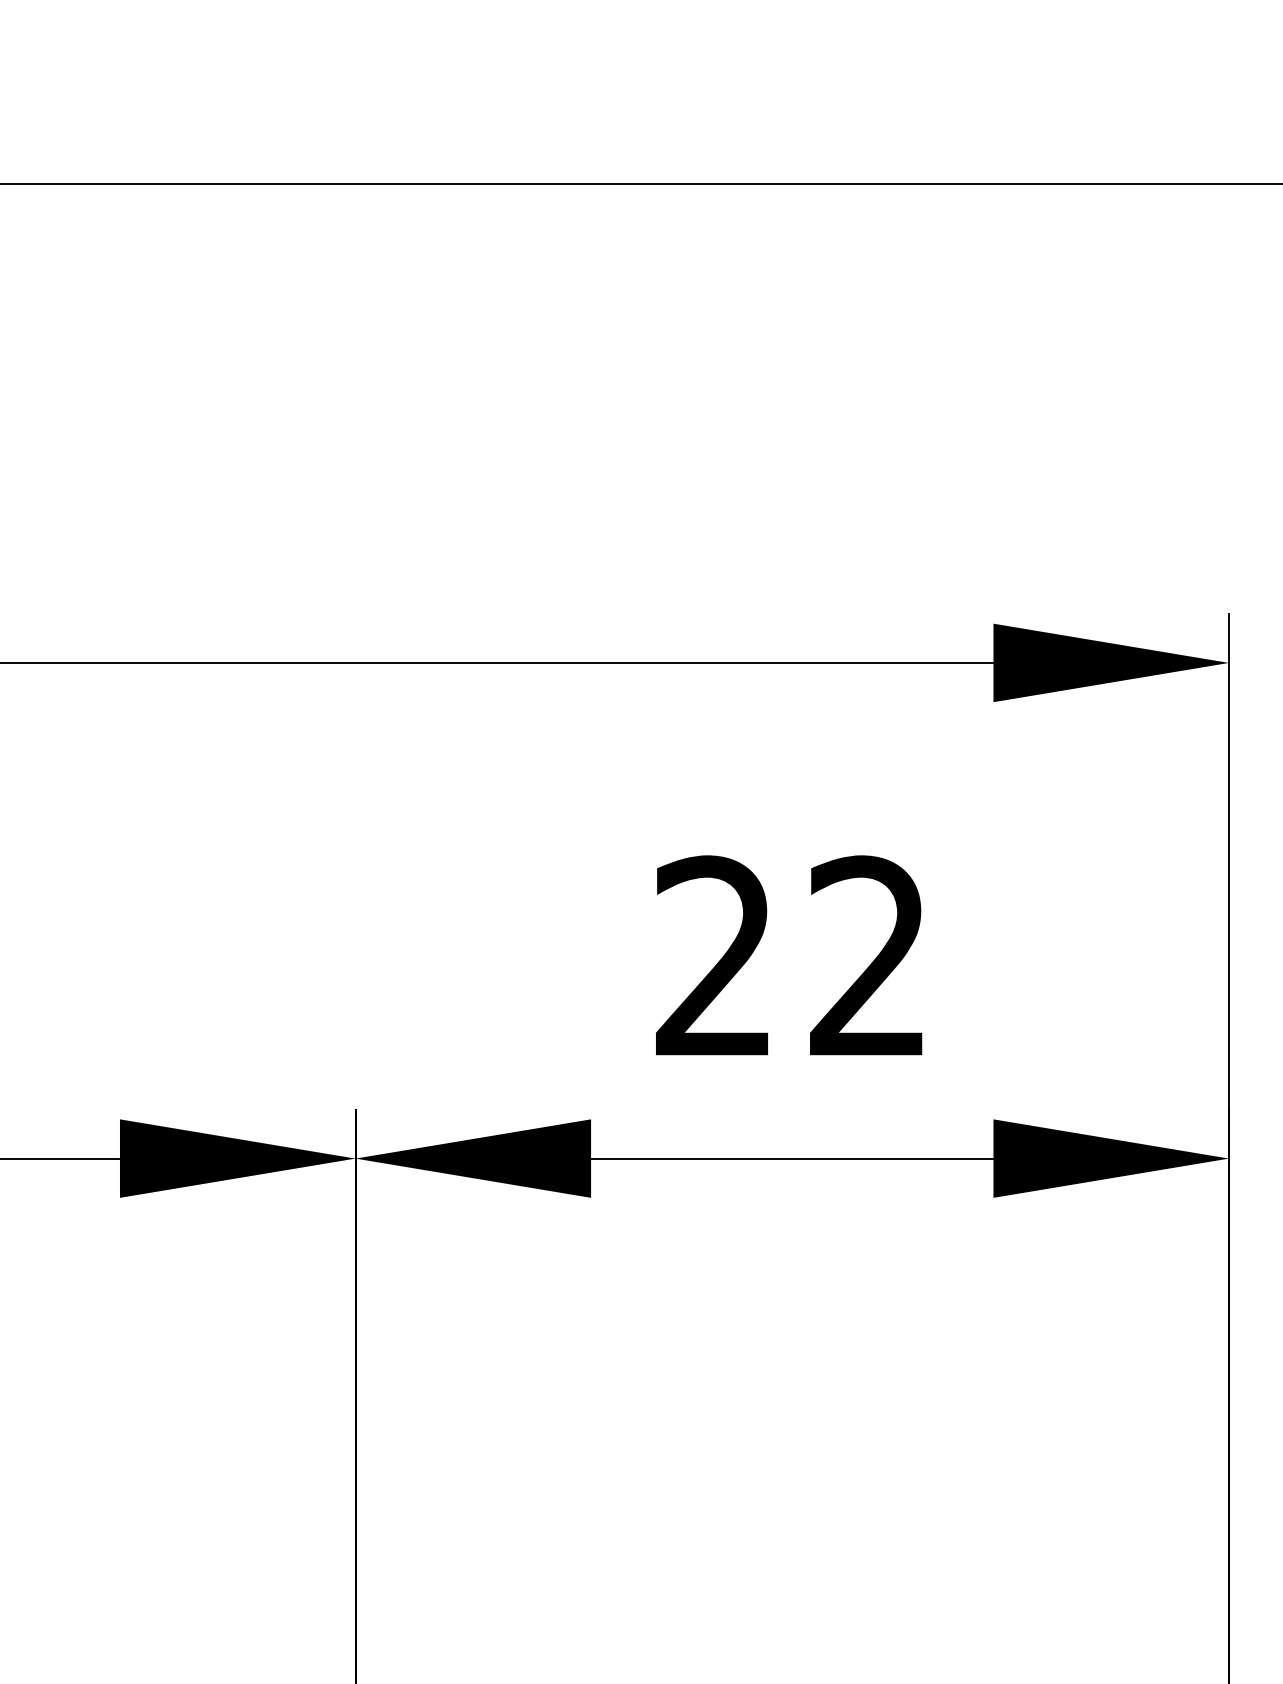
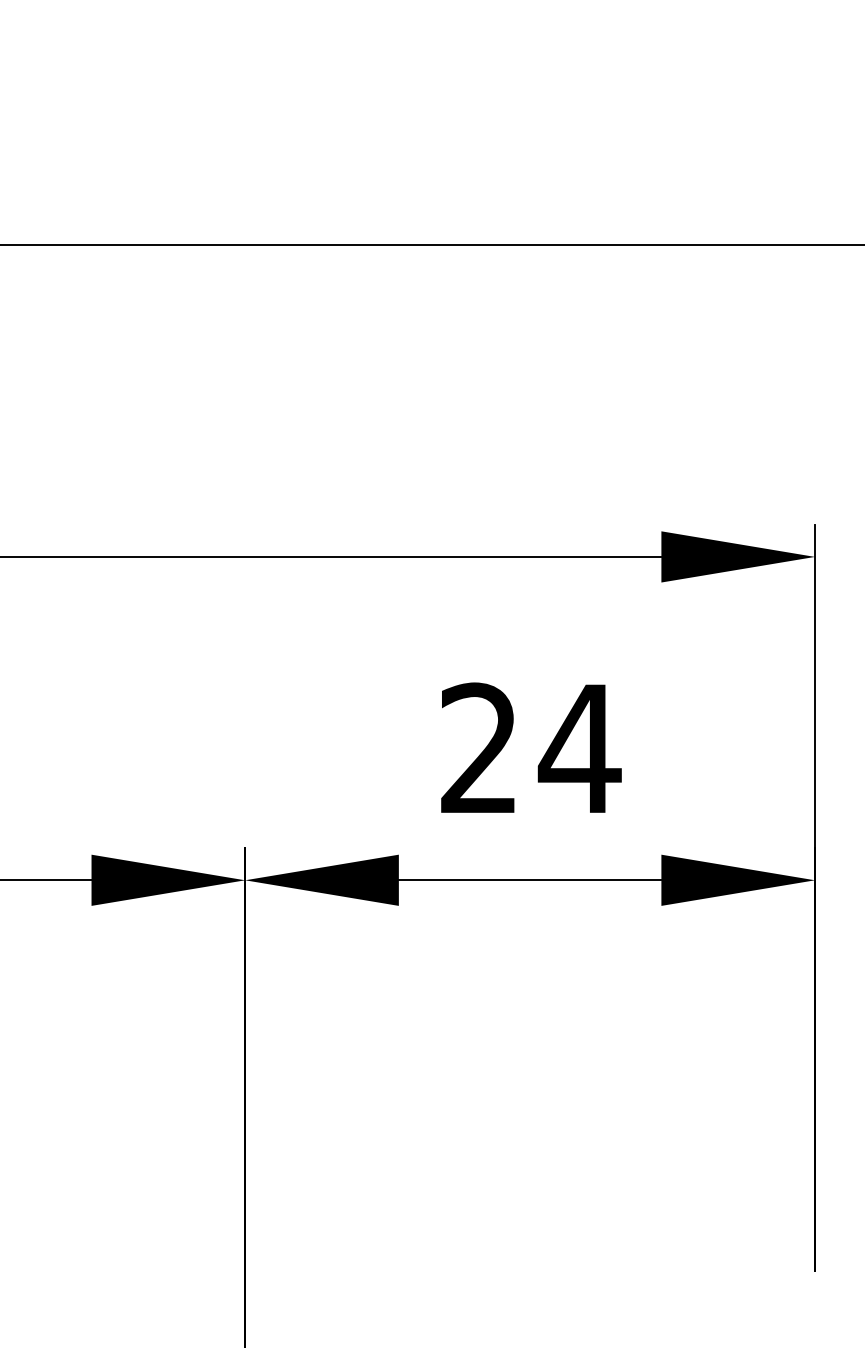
text: (867, 955) -> (579, 747), 22 -> 24

